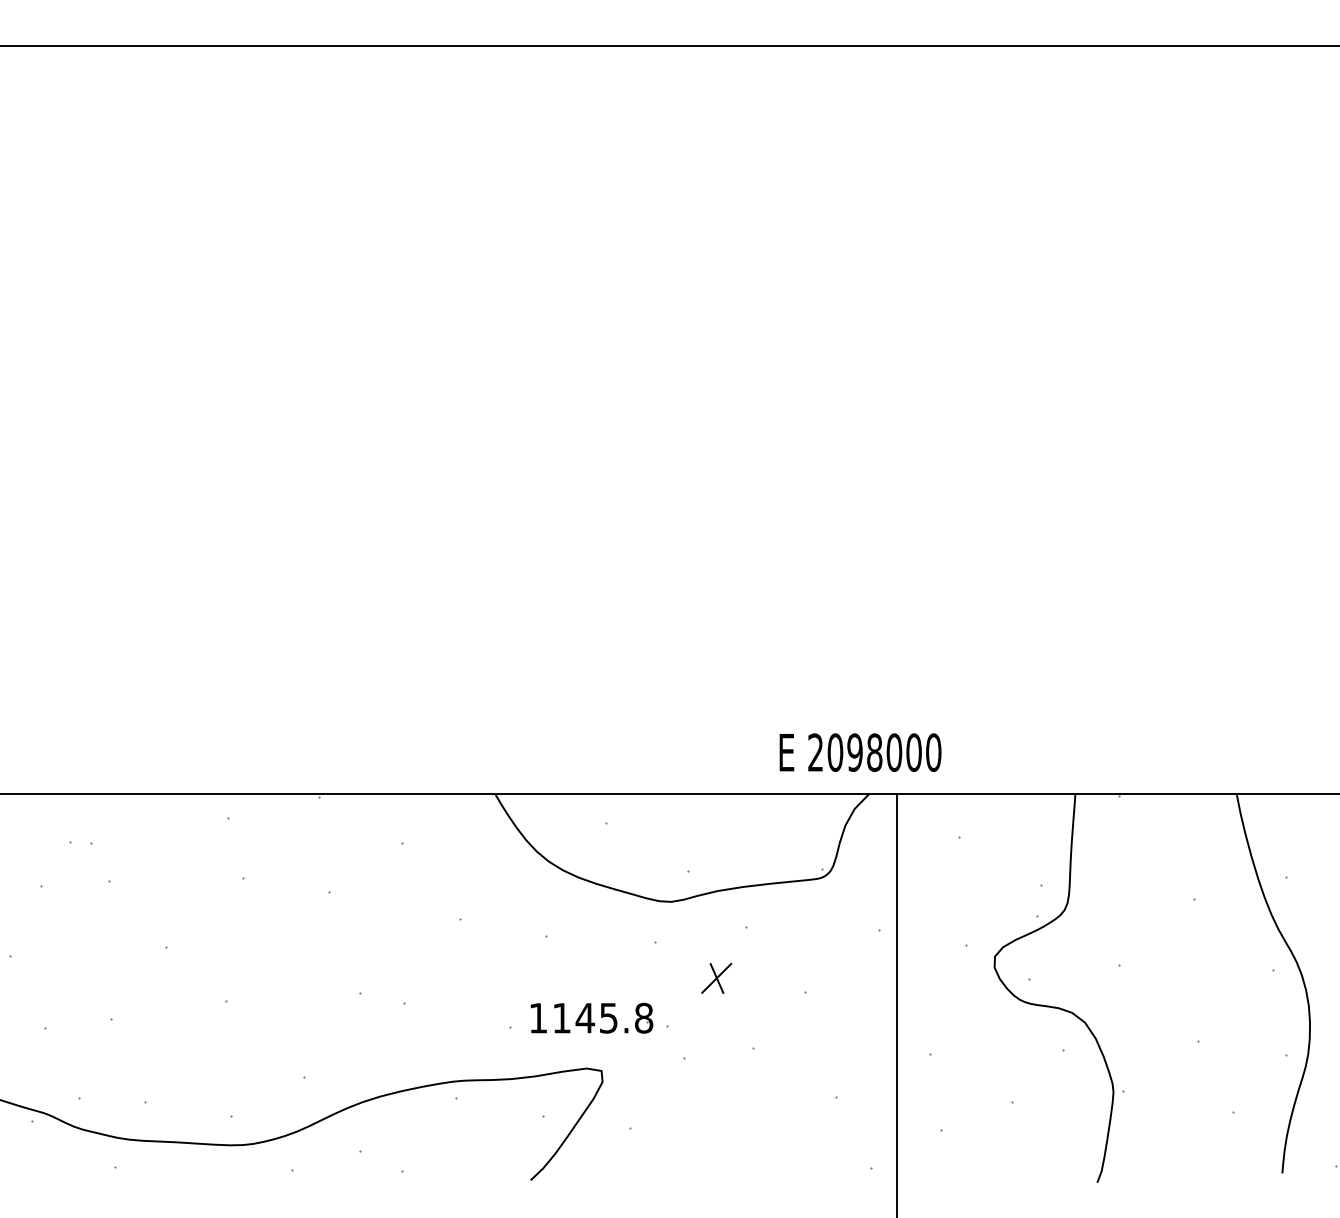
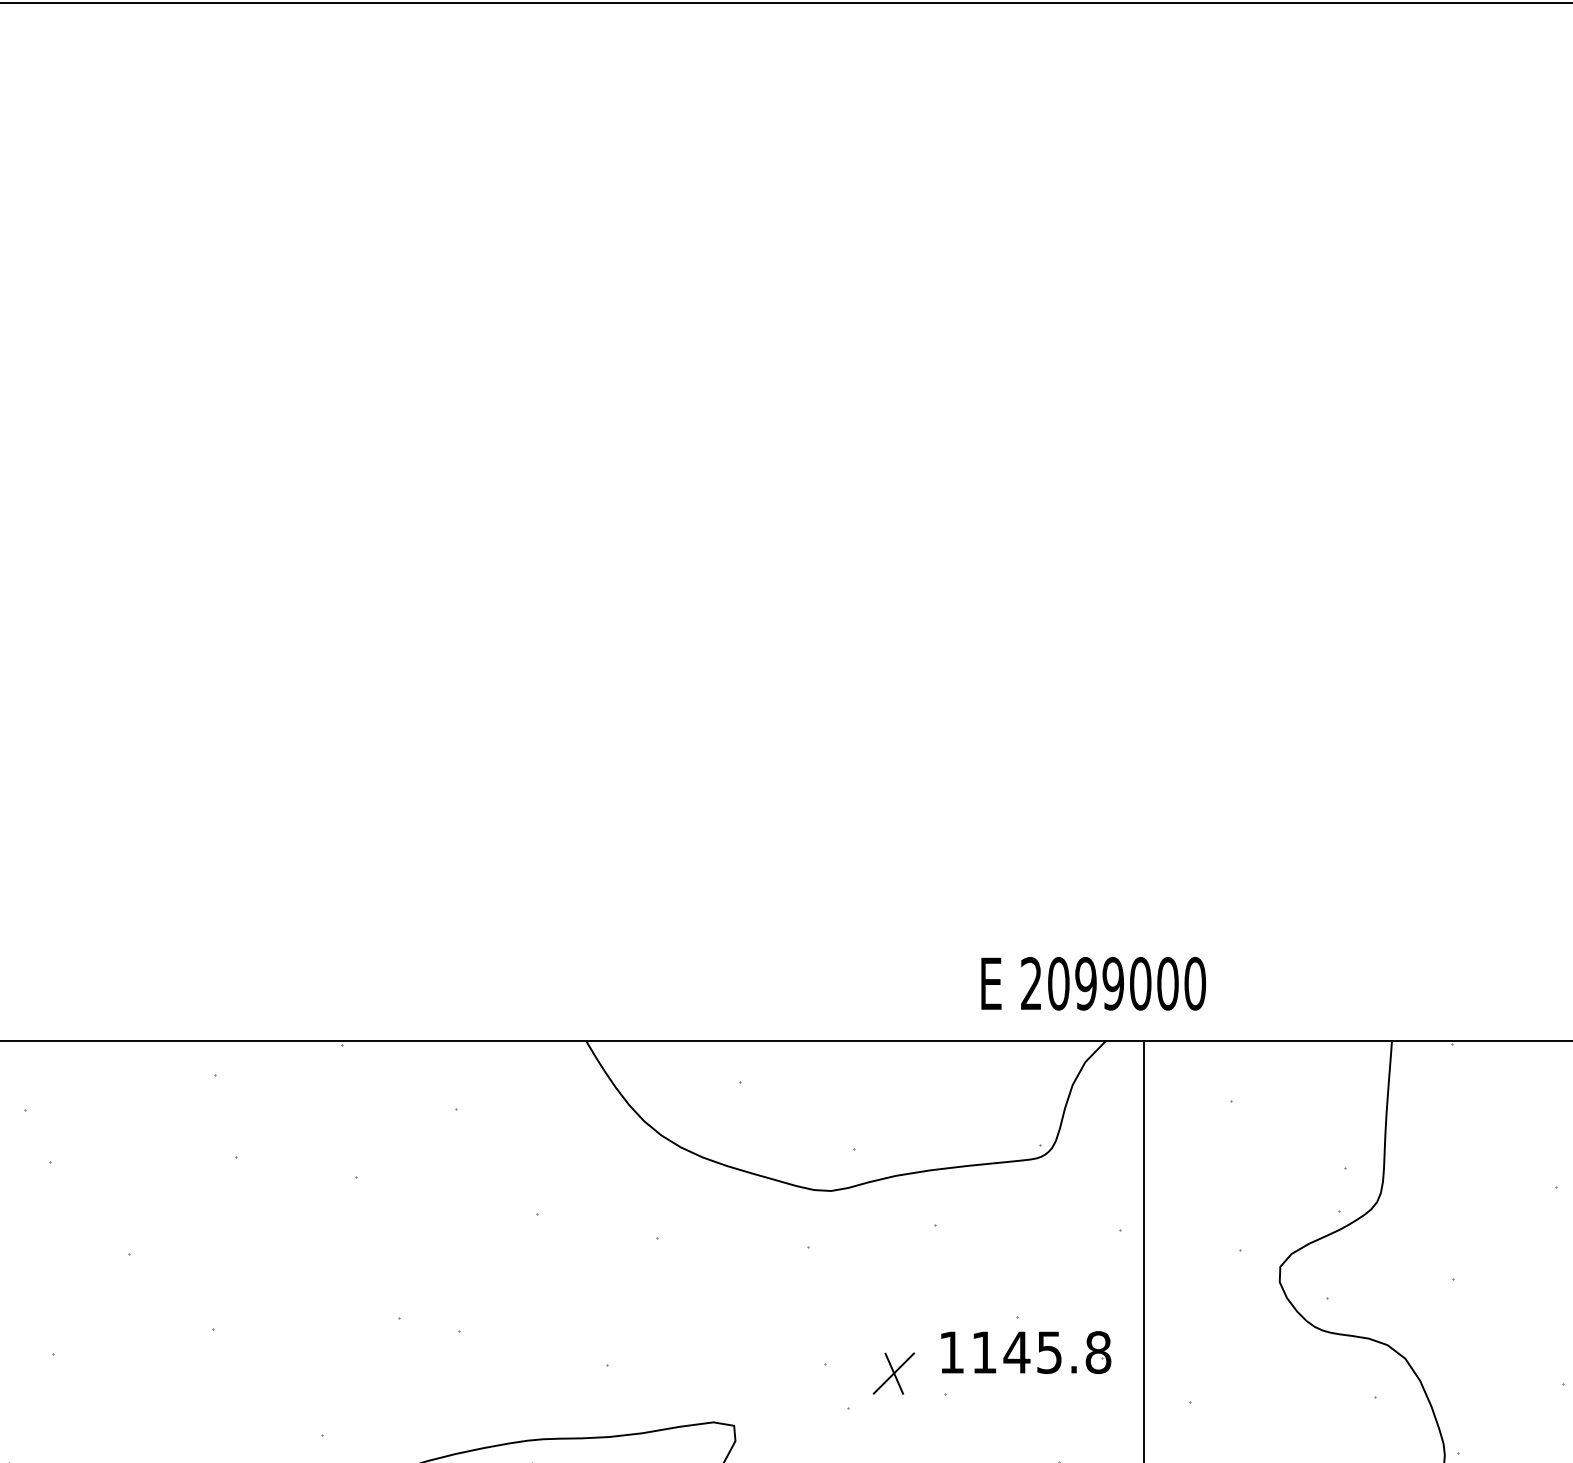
text: (874, 752) -> (1112, 983), 2098000 -> 2099000
part: (716, 977) -> (893, 1372), moved
part: (591, 1017) -> (1025, 1351), moved

